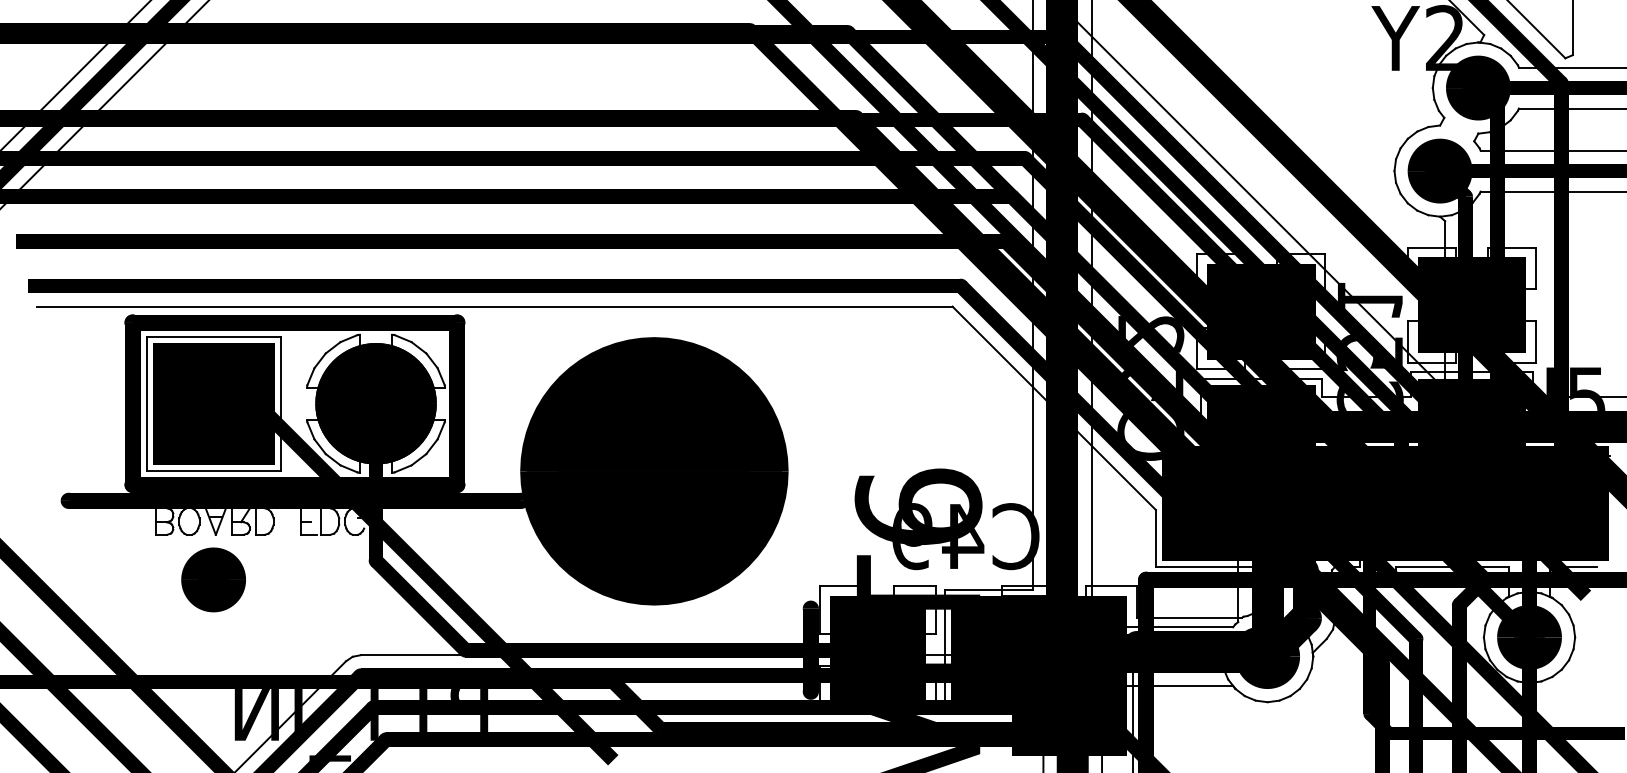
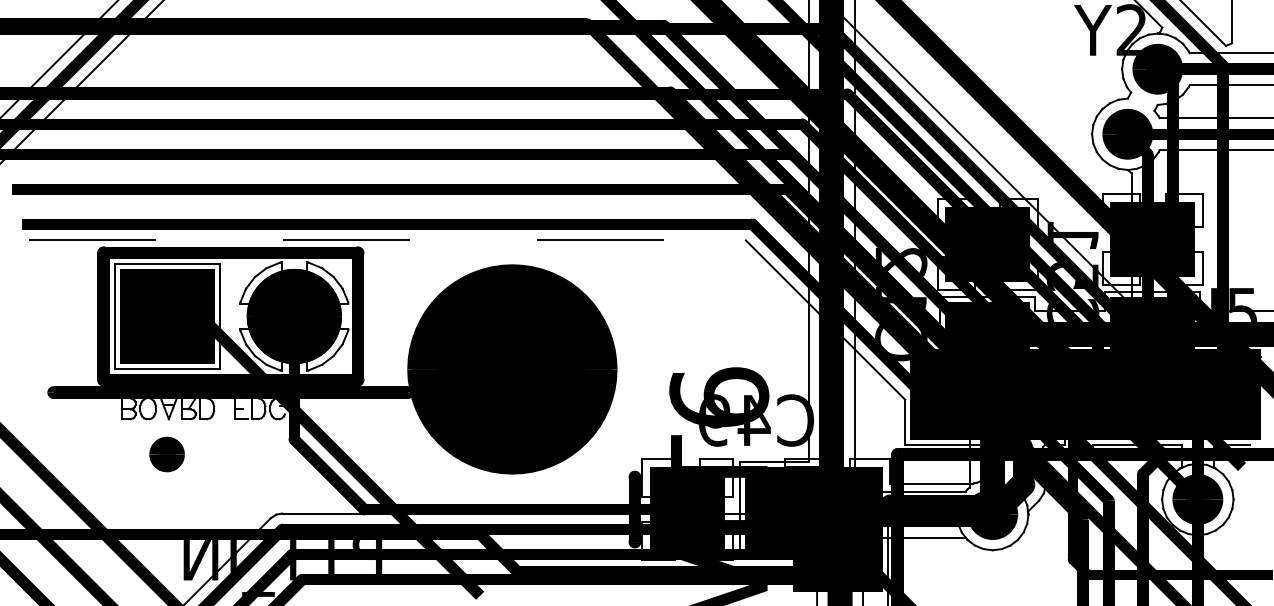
line: (494, 306) -> (387, 240), solid -> dashed
text: (1150, 383) -> (900, 300), C52 -> C12
part: (213, 579) -> (167, 454), size x0.7

